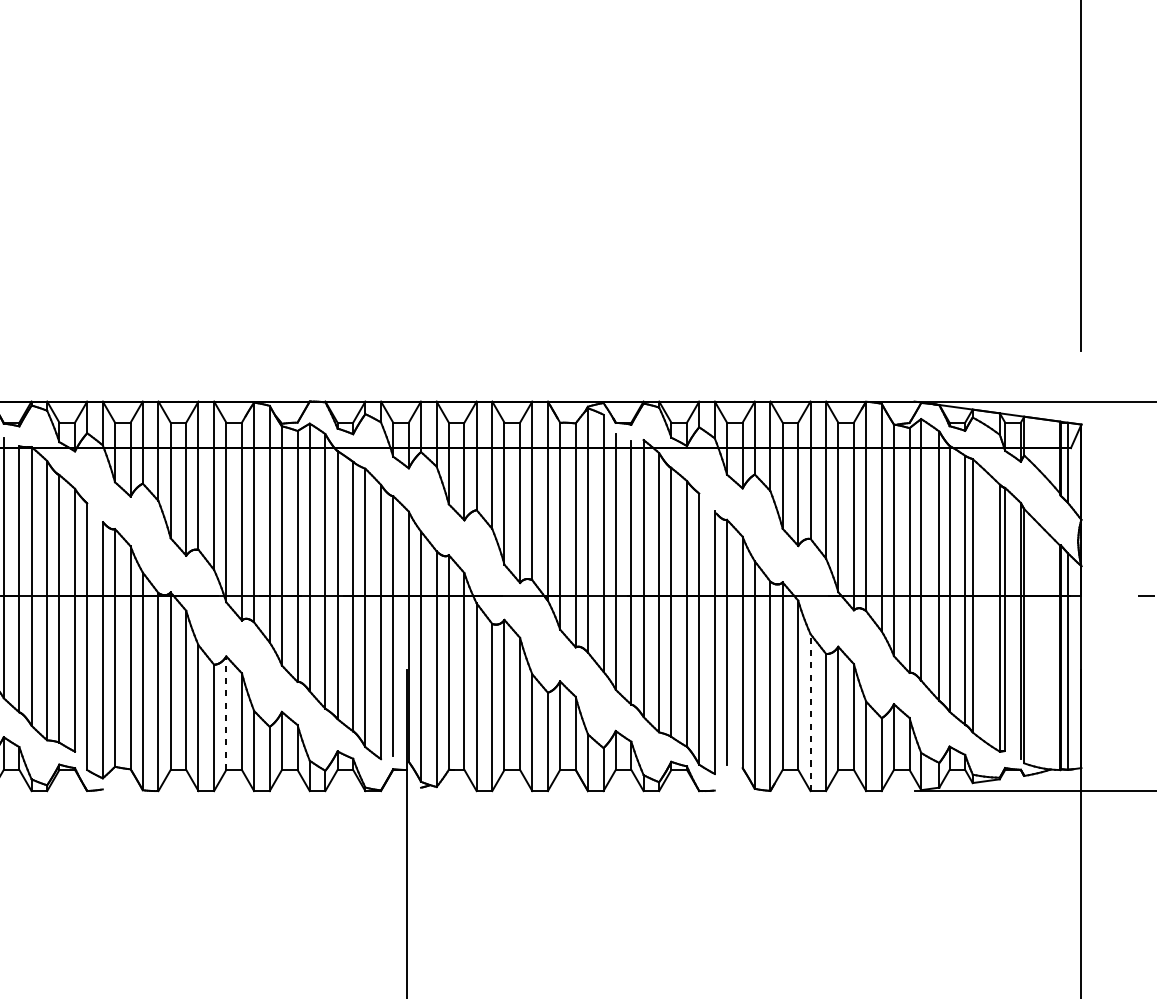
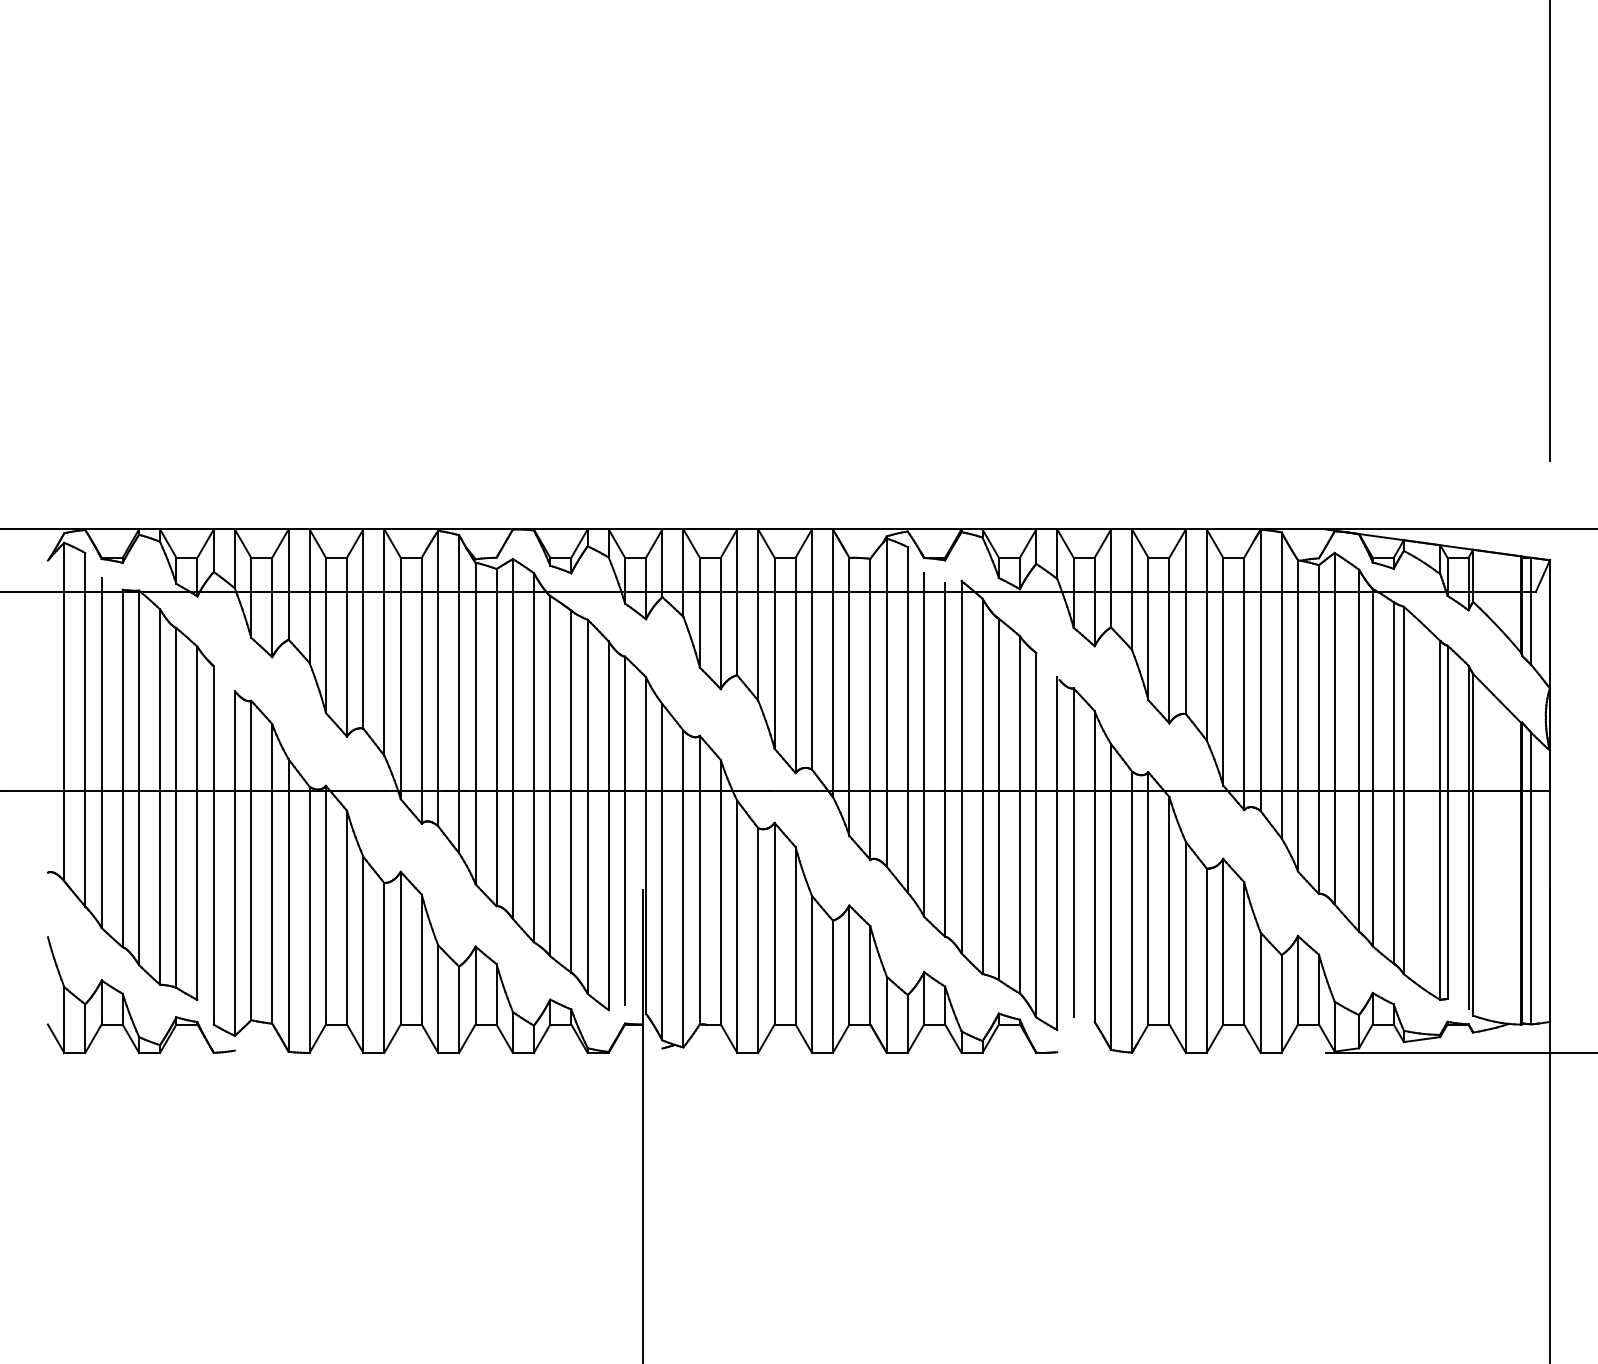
line: (226, 712) -> (400, 947), dashed -> solid
line: (810, 712) -> (1185, 947), dashed -> solid

